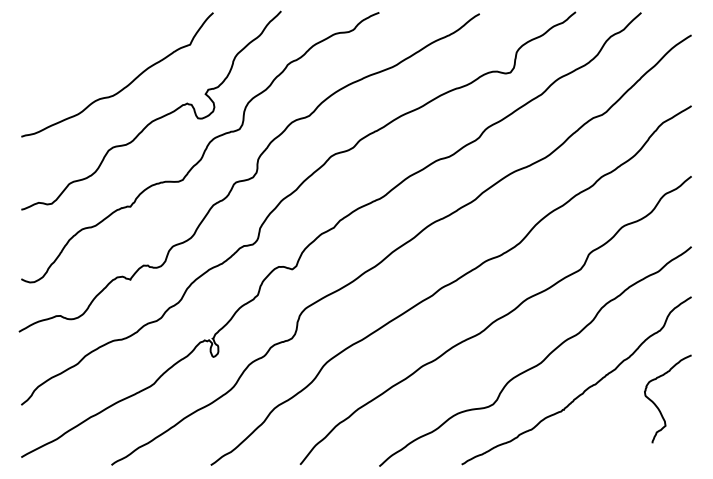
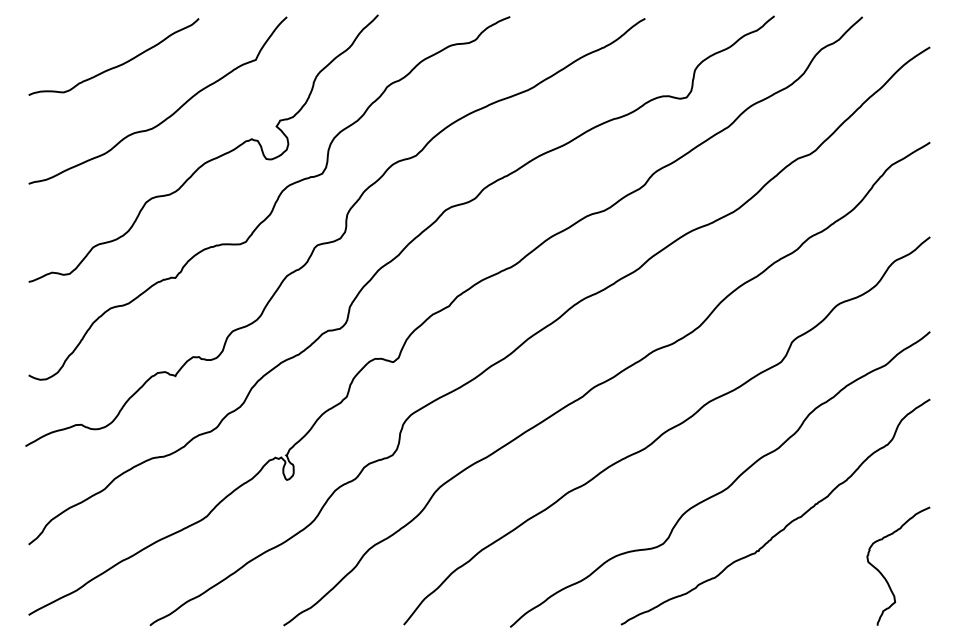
curve: (87, 48) -> (117, 65), added
curve: (656, 404) -> (883, 573), moved

